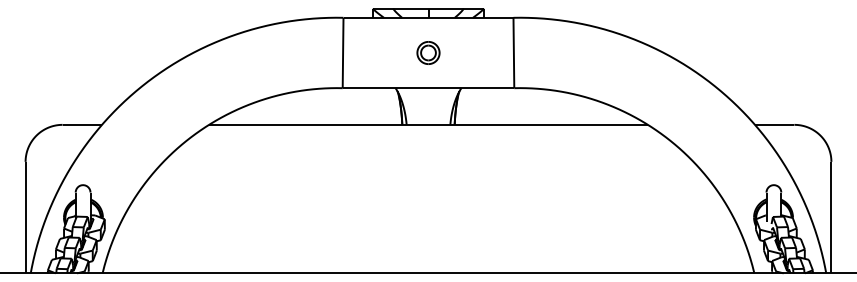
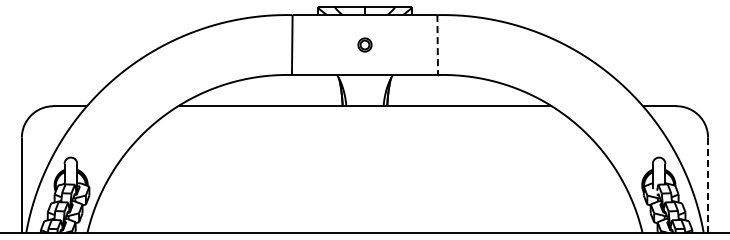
part: (427, 52) -> (364, 44), size x0.7
line: (513, 53) -> (437, 45), solid -> dashed
line: (831, 217) -> (708, 185), solid -> dashed

